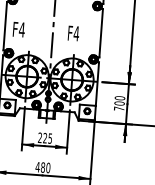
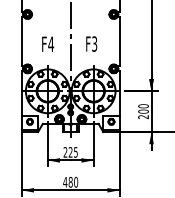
text: (19, 28) -> (48, 43), moved
text: (76, 33) -> (94, 43), F4 -> F3
text: (119, 109) -> (143, 117), 700 -> 200

